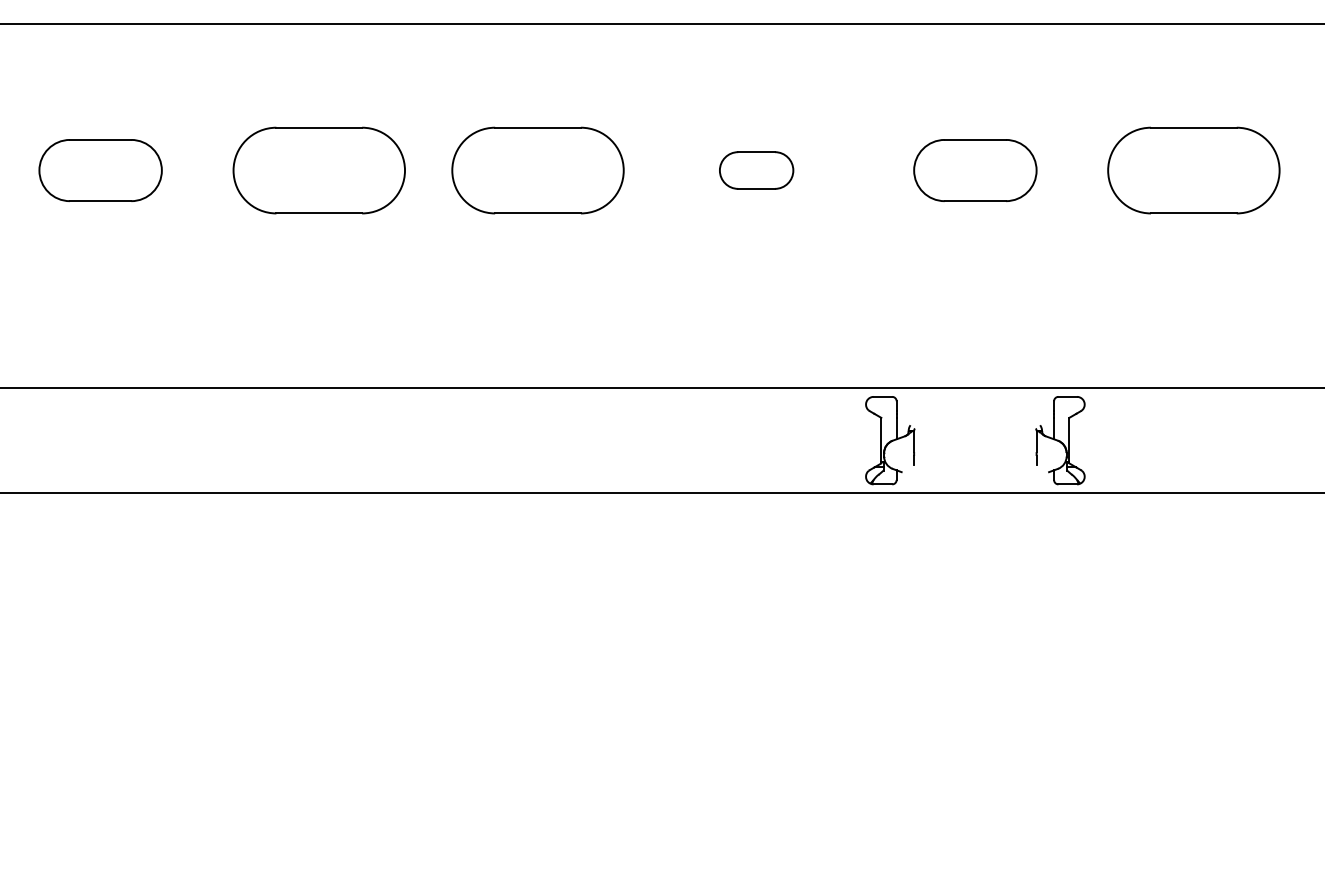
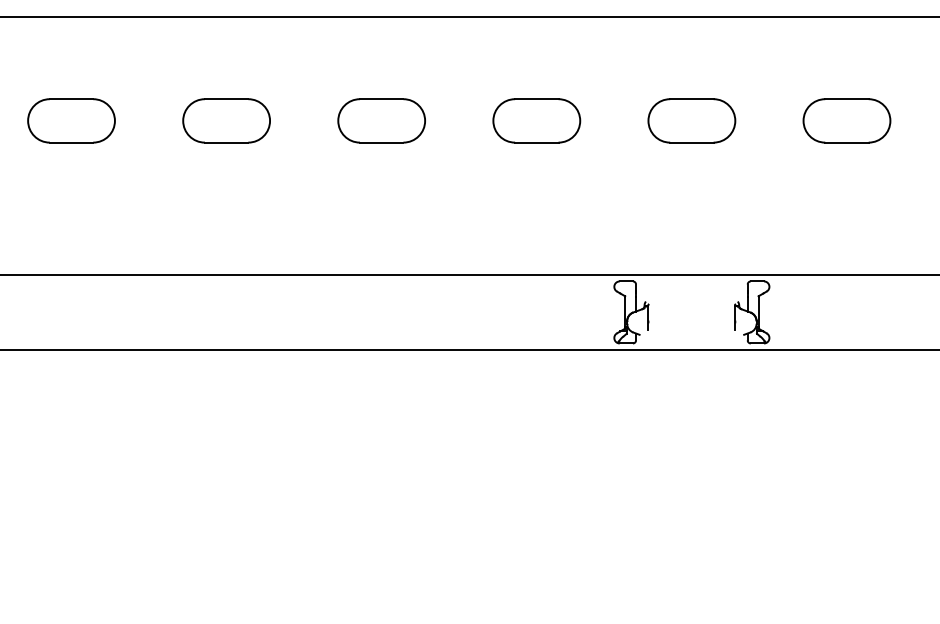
part: (319, 170) -> (226, 120), size x0.71
part: (537, 170) -> (381, 120), size x0.71
part: (756, 170) -> (536, 120), size x1.67
part: (1194, 170) -> (847, 120), size x0.71

